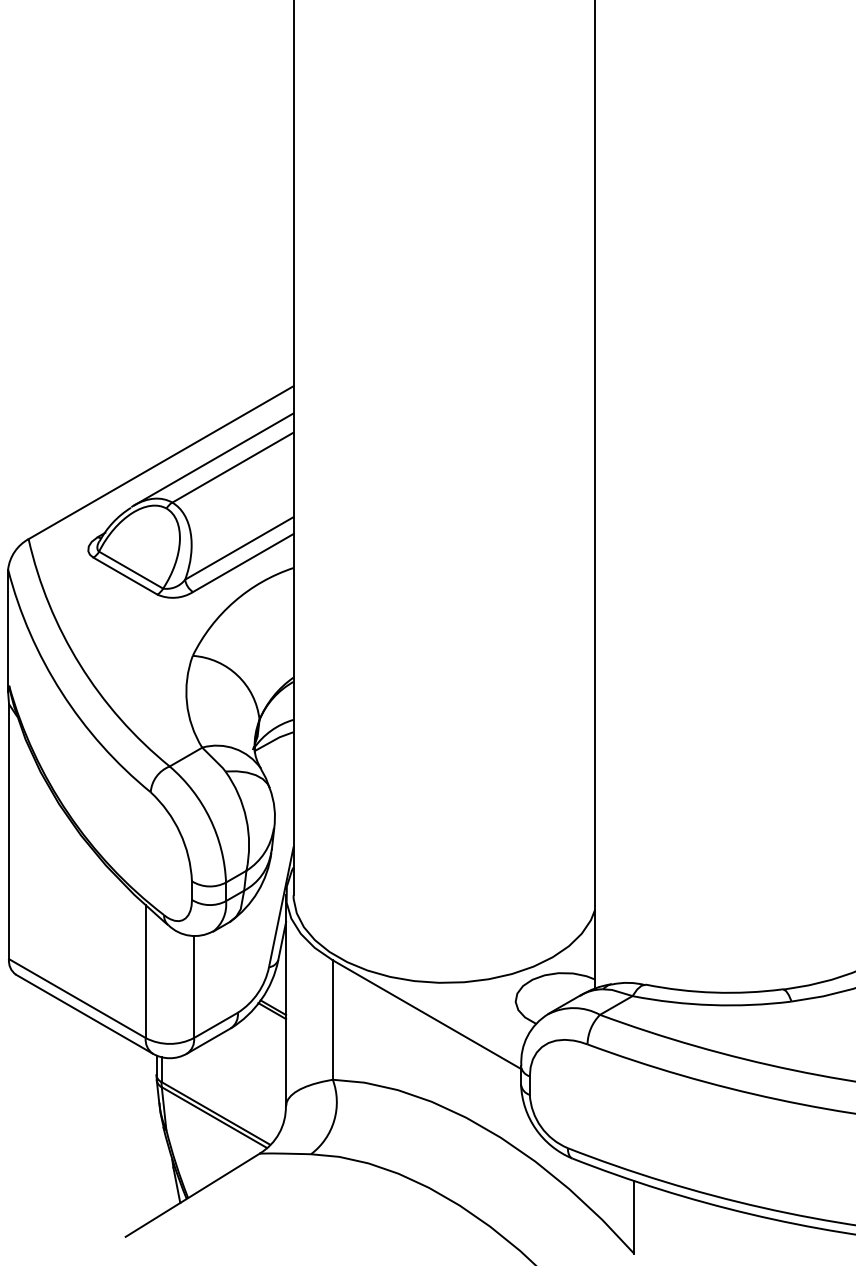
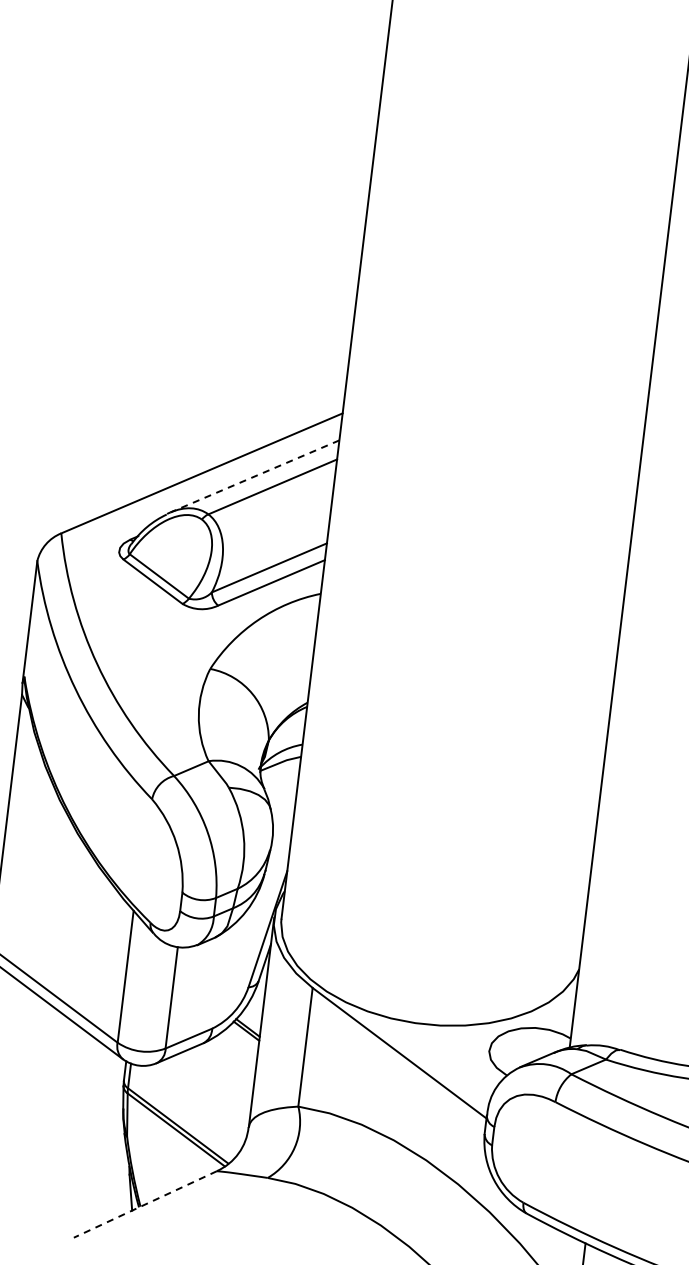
line: (213, 459) -> (254, 476), solid -> dashed
line: (192, 1195) -> (145, 1204), solid -> dashed

